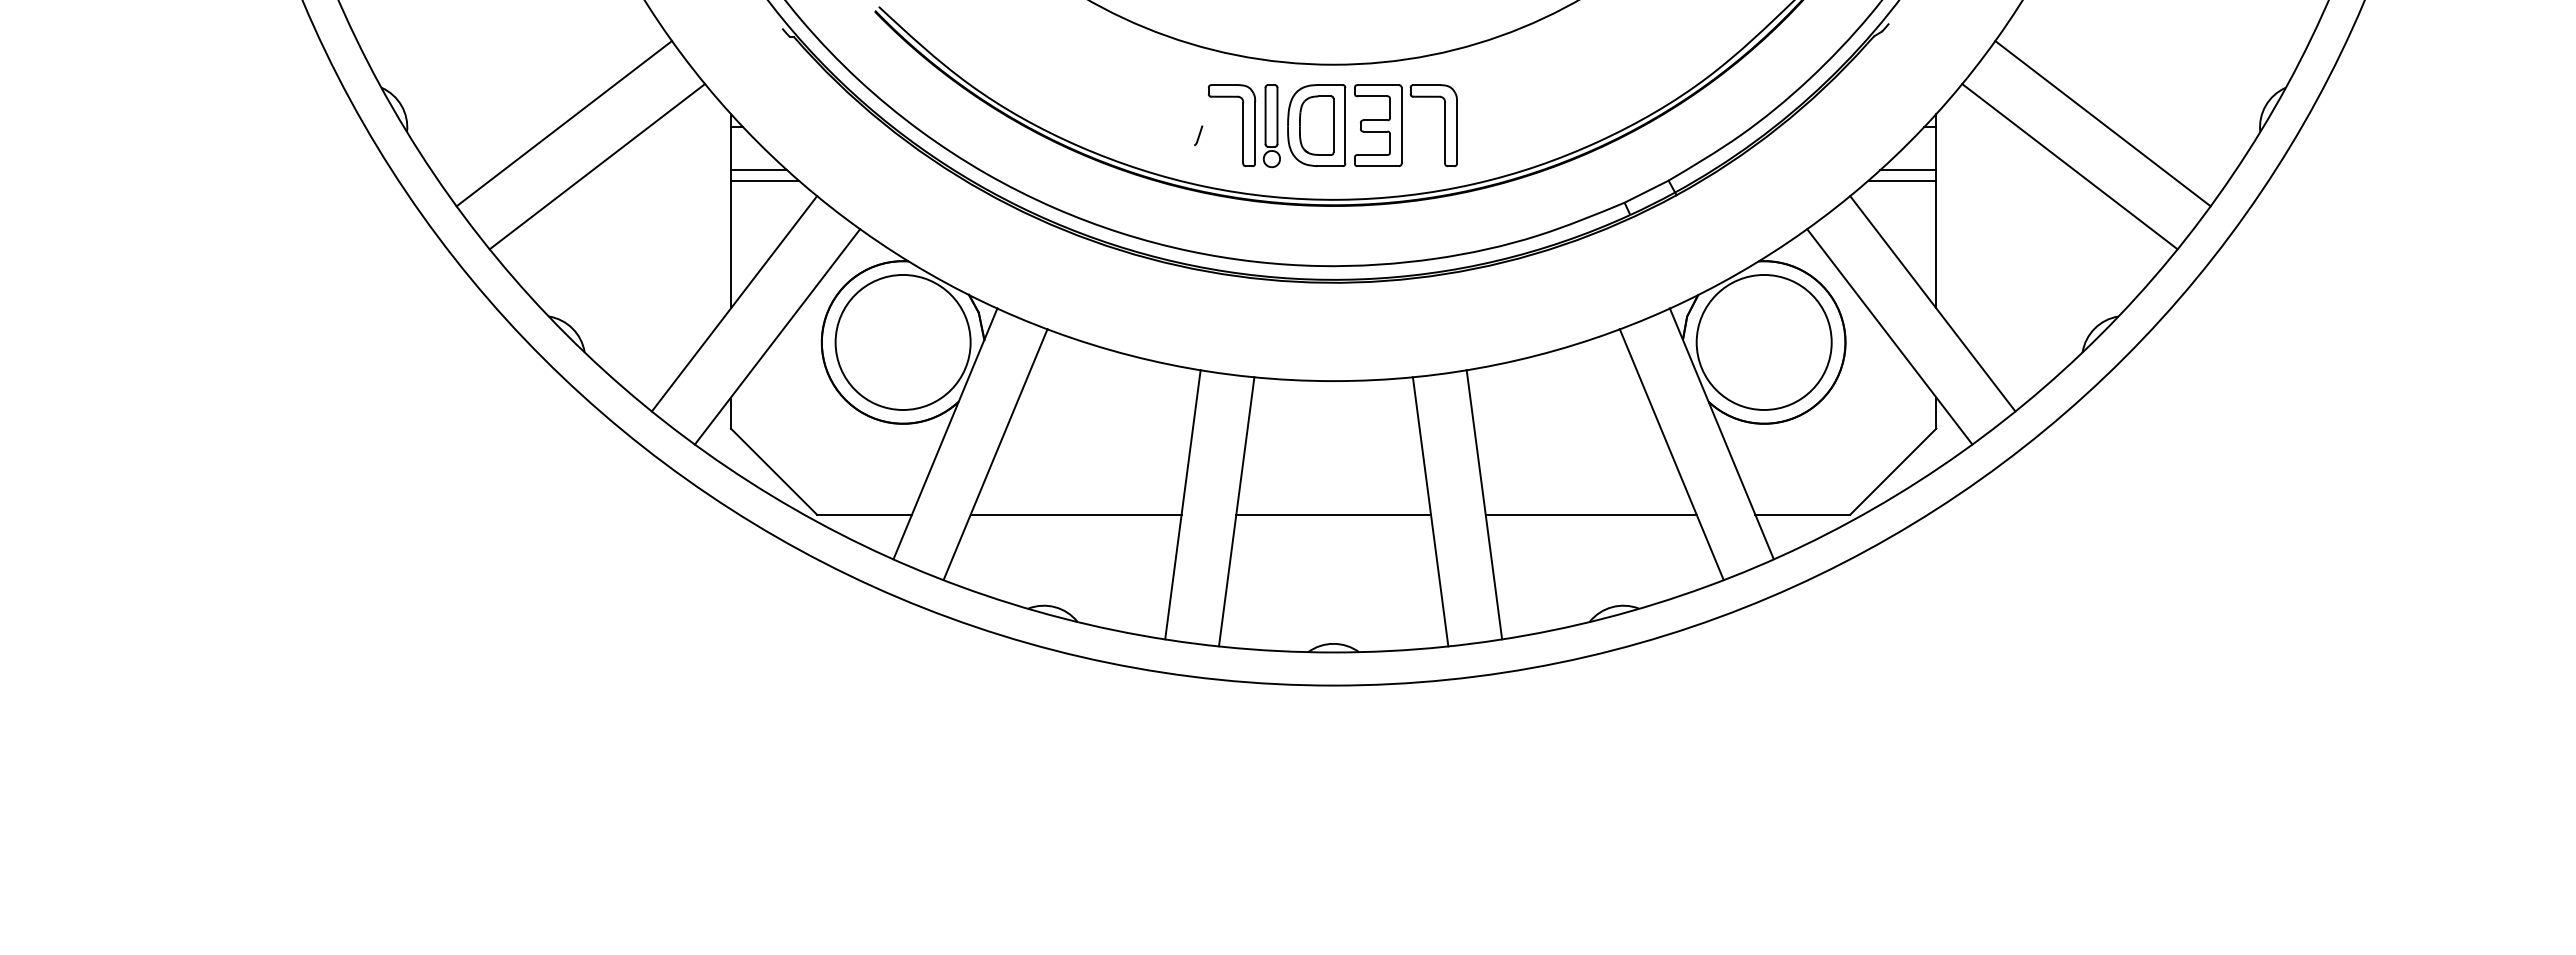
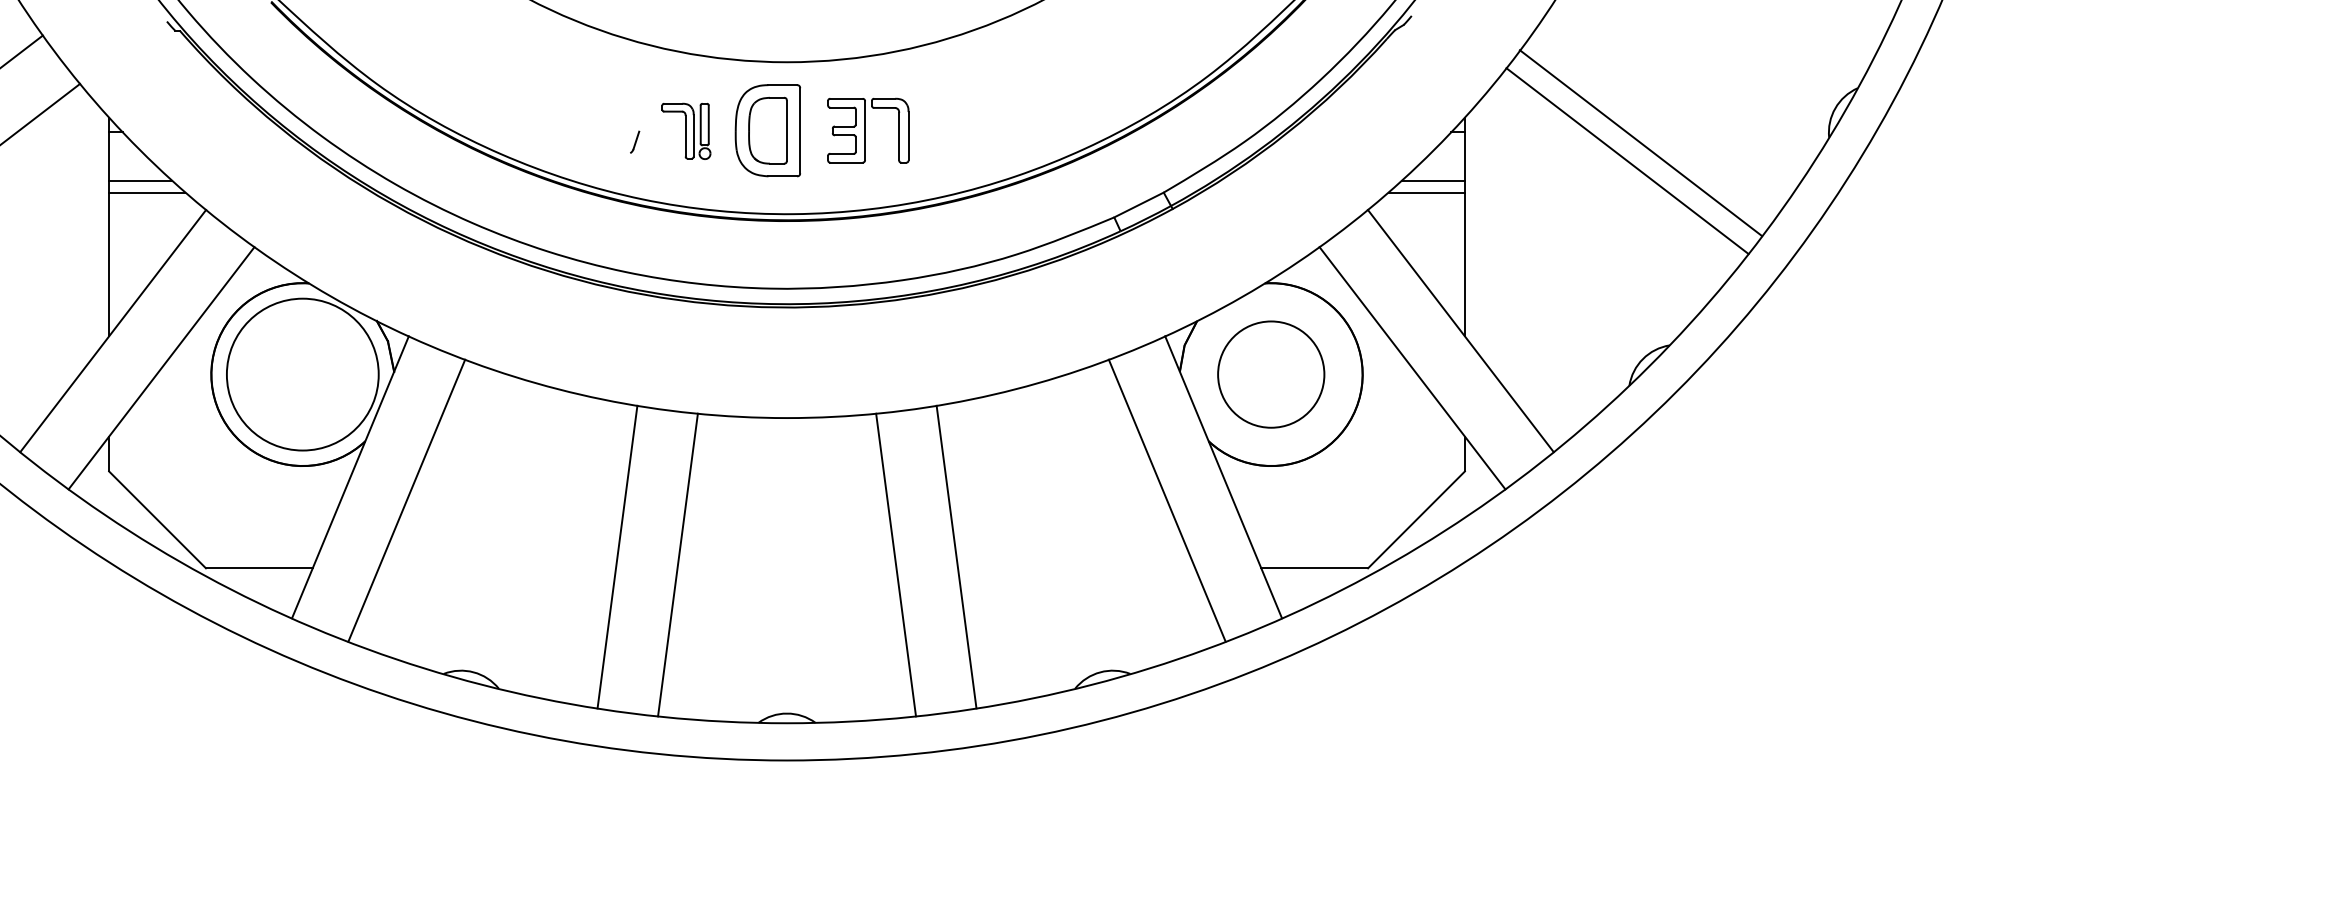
line: (2102, 123) -> (1626, 160), moved
part: (1405, 125) -> (867, 130), size x0.7
part: (1243, 126) -> (685, 131), size x0.6
line: (2069, 166) -> (1640, 142), moved
circle: (1763, 341) -> (1270, 373), size x0.7
line: (1075, 514) -> (496, 568), removed
line: (1333, 514) -> (786, 568), removed
line: (1590, 514) -> (1075, 568), removed

